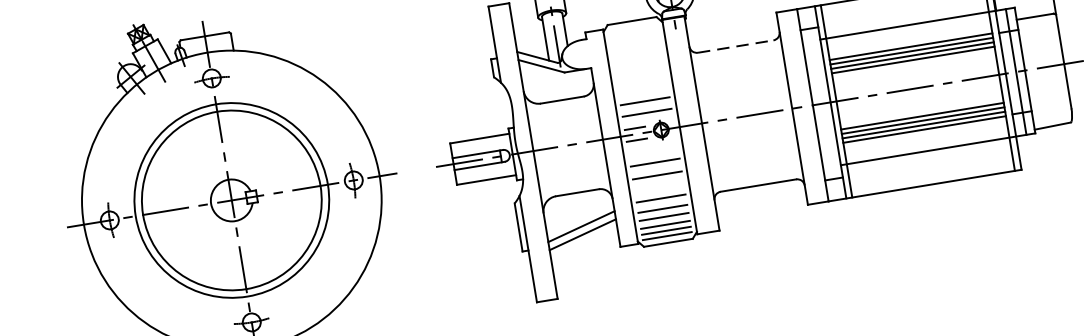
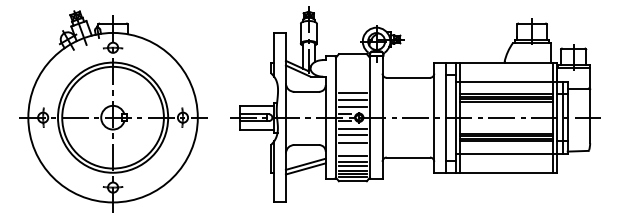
line: (735, 45) -> (408, 77), dashed -> solid
line: (642, 88) -> (352, 92), added
line: (652, 150) -> (352, 128), added

